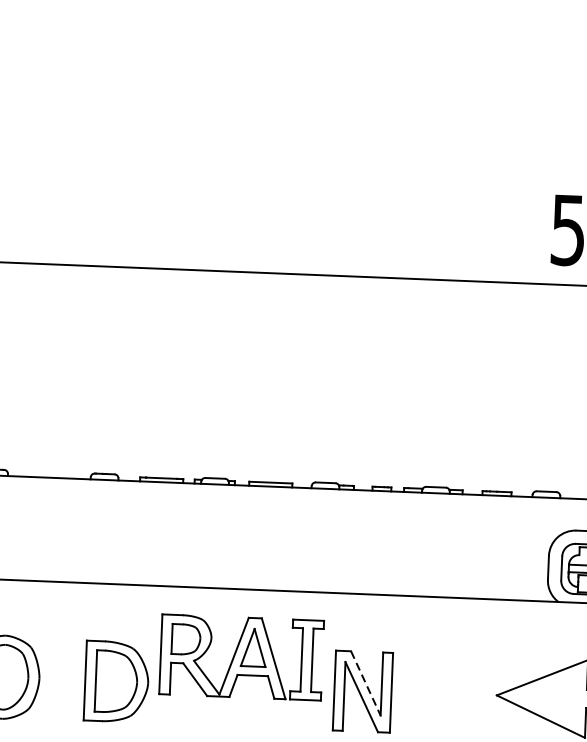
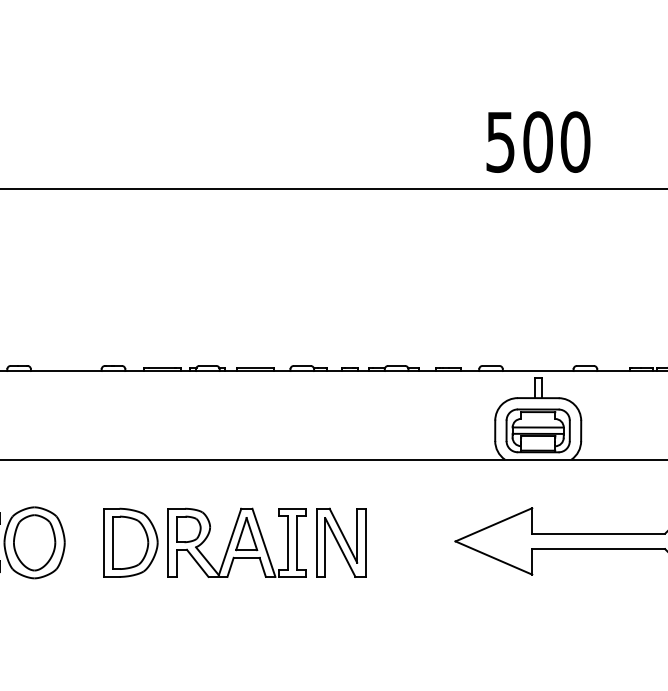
part: (241, 657) -> (236, 542), moved
line: (365, 684) -> (343, 536), dashed -> solid

